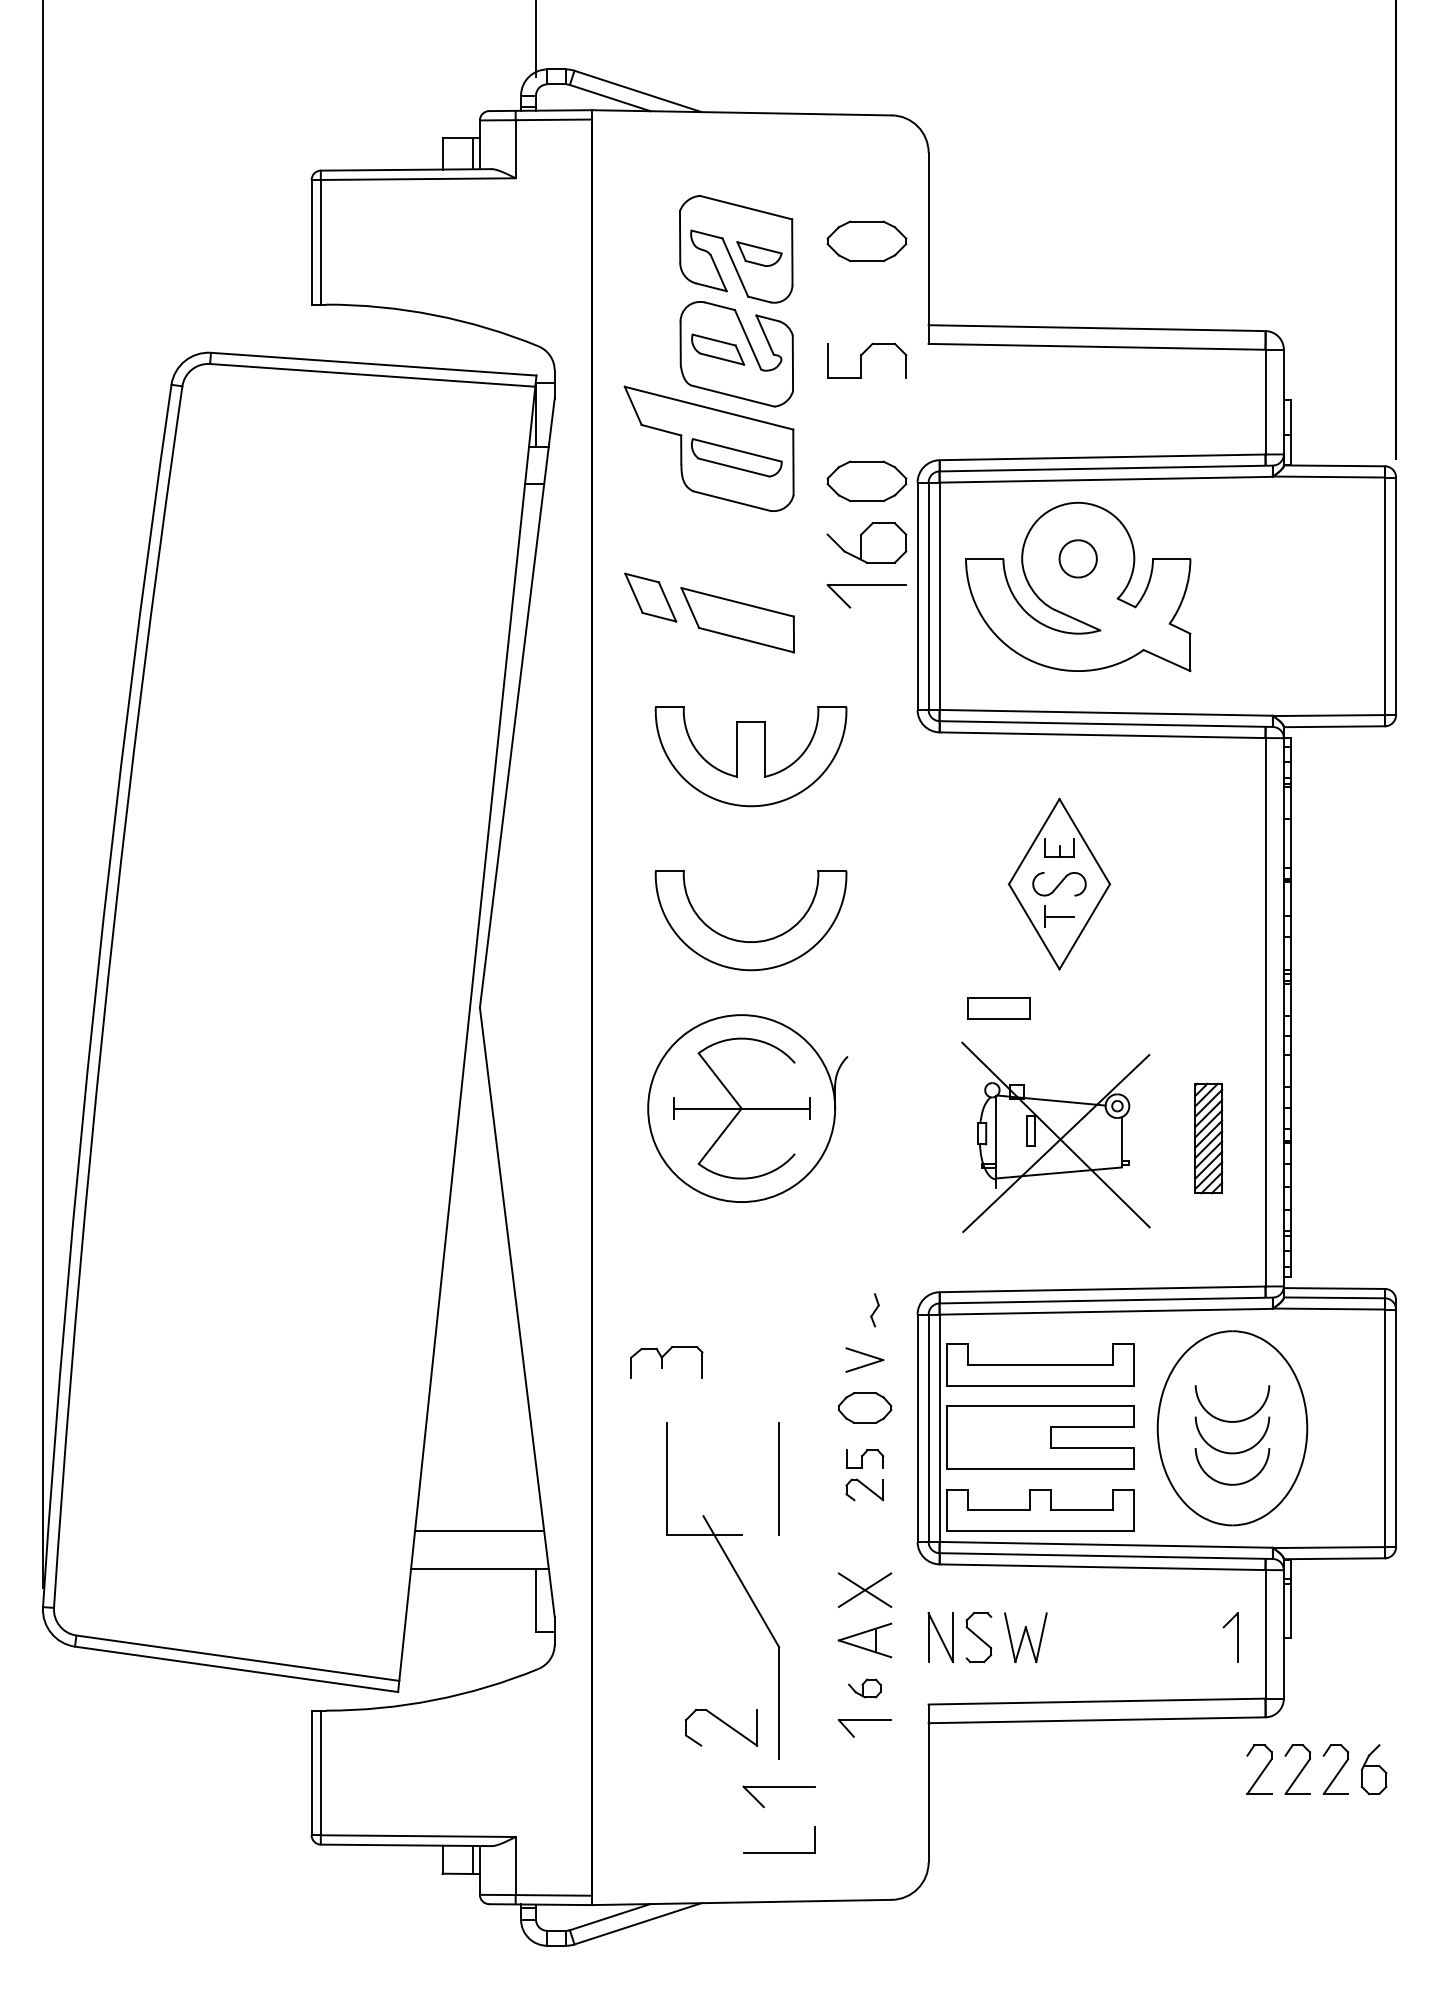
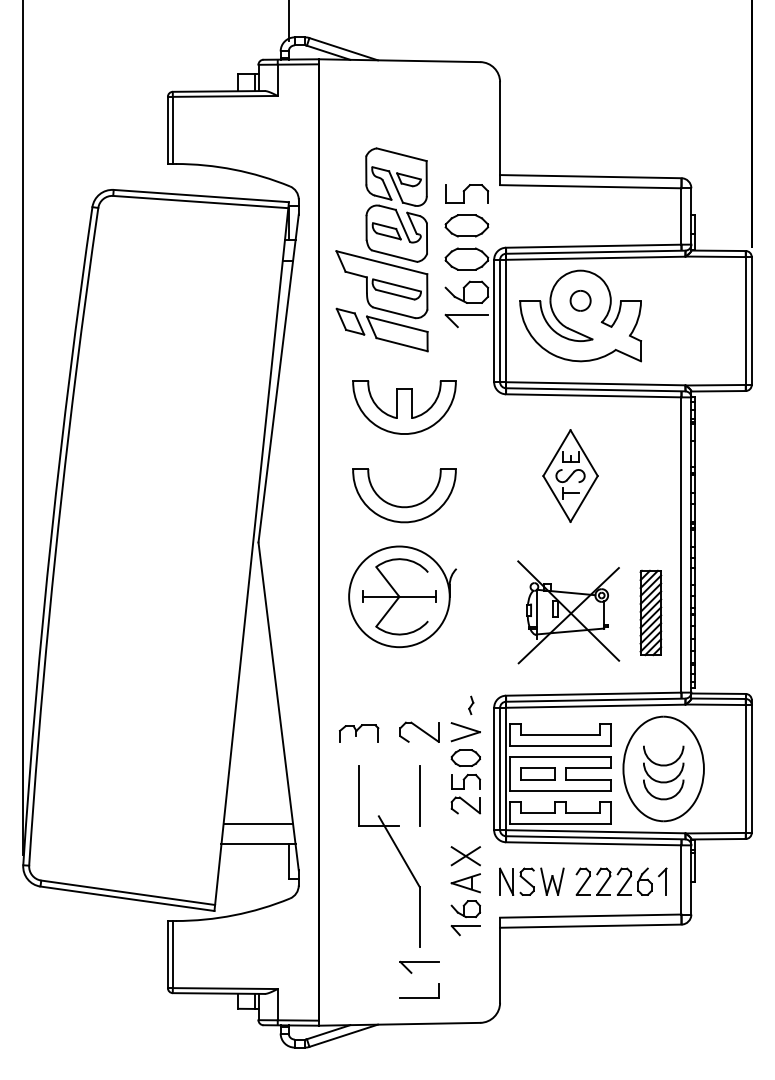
part: (866, 240) -> (466, 225), moved
part: (708, 353) -> (381, 233), moved
part: (998, 1007) -> (537, 773), moved
part: (1207, 1137) -> (650, 612), size x1.43
part: (864, 1360) -> (465, 732), size x1.43
part: (864, 1475) -> (465, 794), size x1.43
part: (864, 1687) -> (465, 908), size x1.67
part: (721, 1726) -> (419, 731), moved
part: (1315, 1769) -> (613, 881), moved

